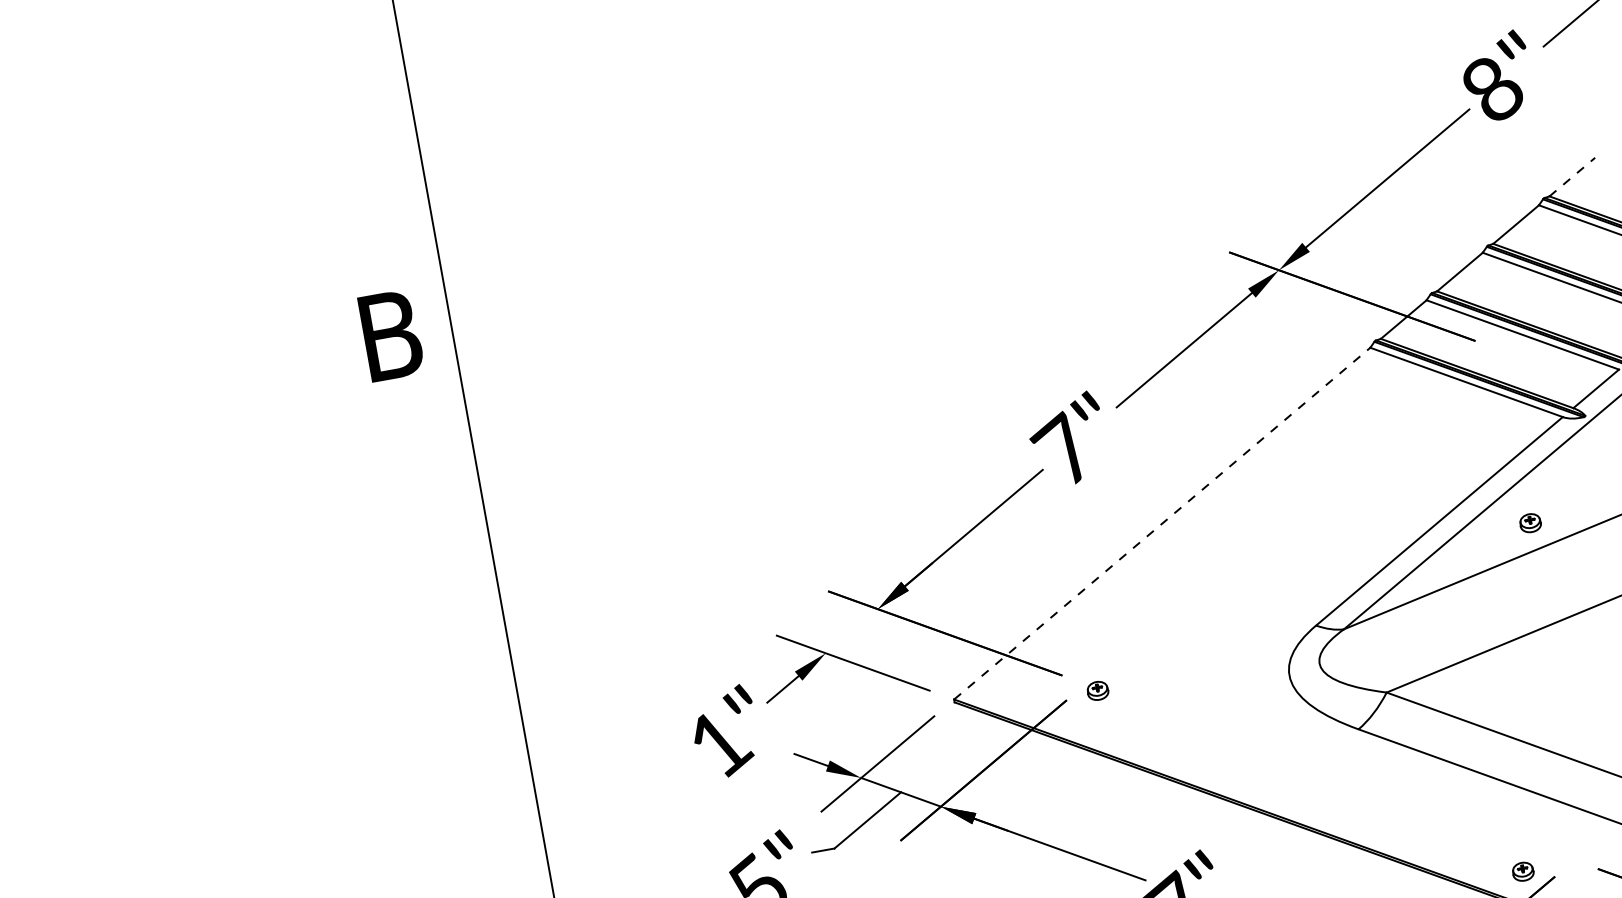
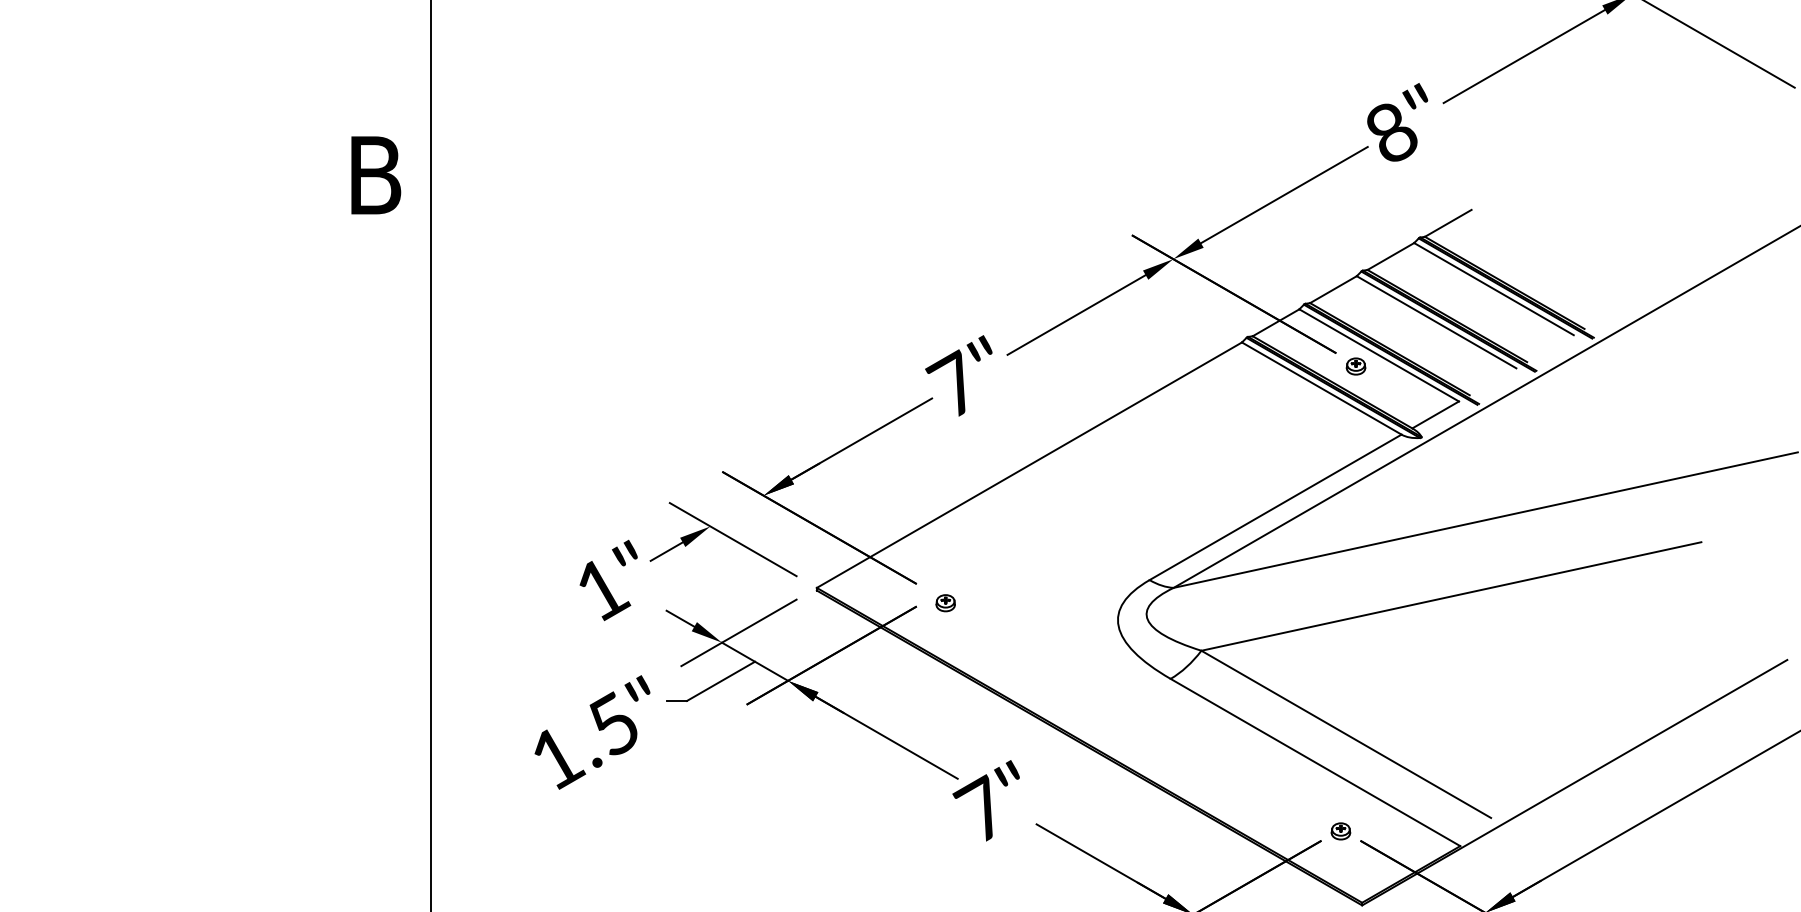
line: (1572, 177) -> (1448, 223), dashed -> solid
line: (1162, 522) -> (1029, 464), dashed -> solid
part: (1529, 523) -> (1355, 366), moved
part: (1522, 871) -> (1340, 831), moved

